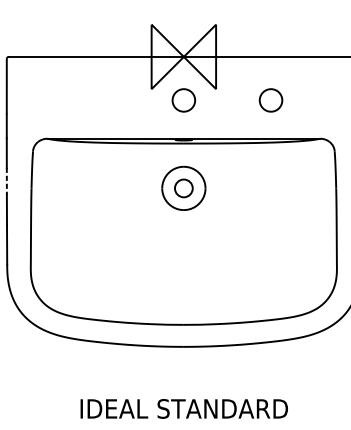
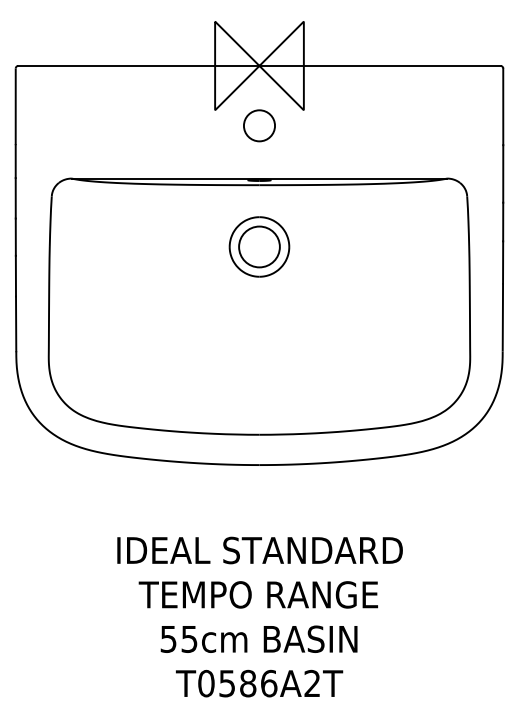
circle: (271, 100) -> (379, 125), removed
line: (6, 181) -> (15, 237), dashed -> solid
circle: (183, 188) -> (259, 246), size x1.67

